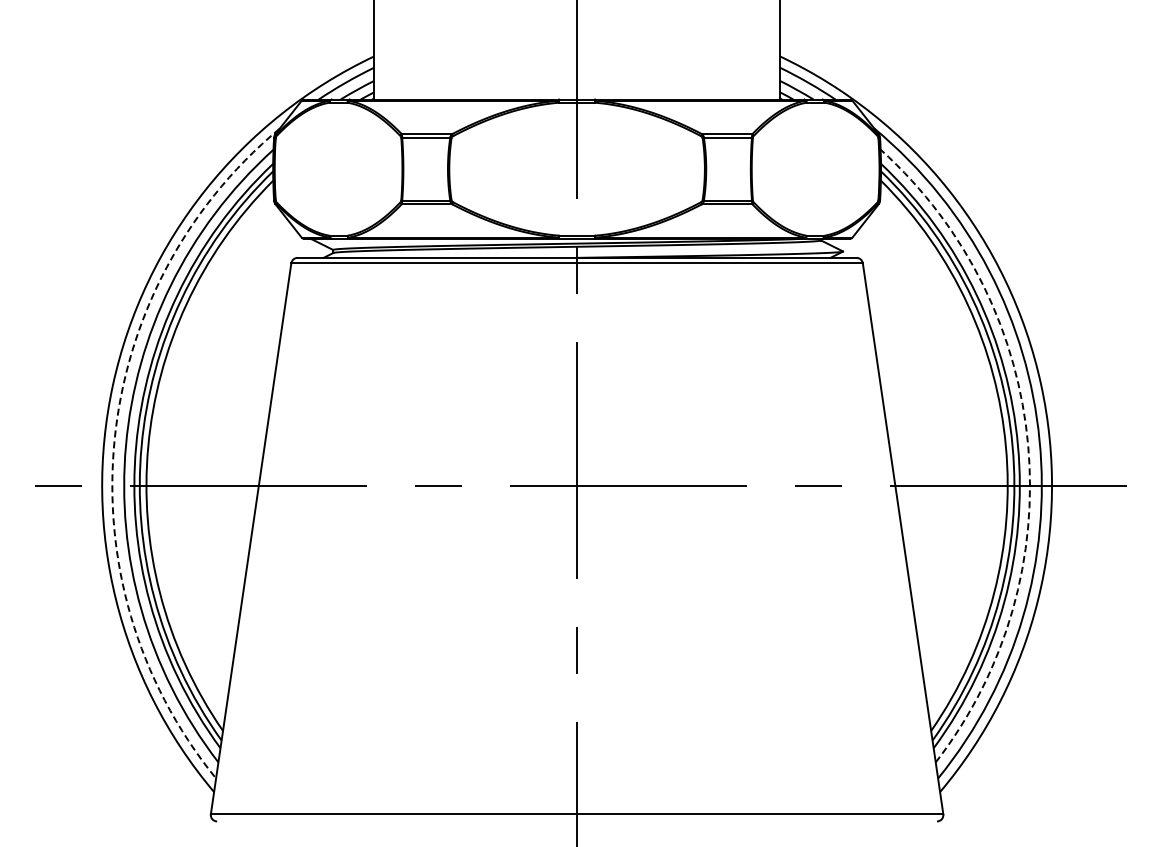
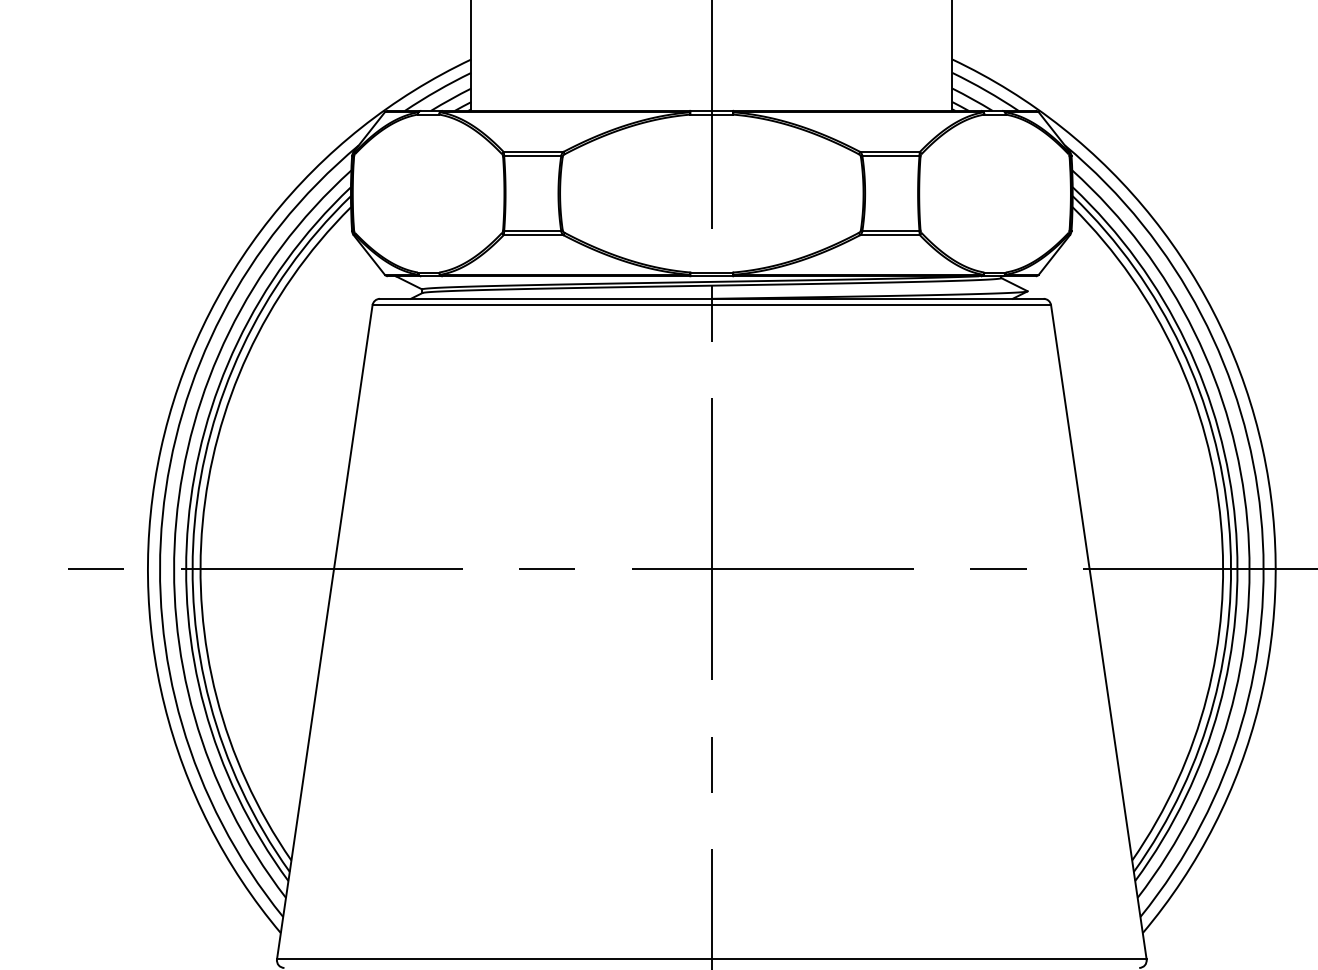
arc: (114, 440) -> (162, 515), dashed -> solid
arc: (1028, 445) -> (1247, 521), dashed -> solid

